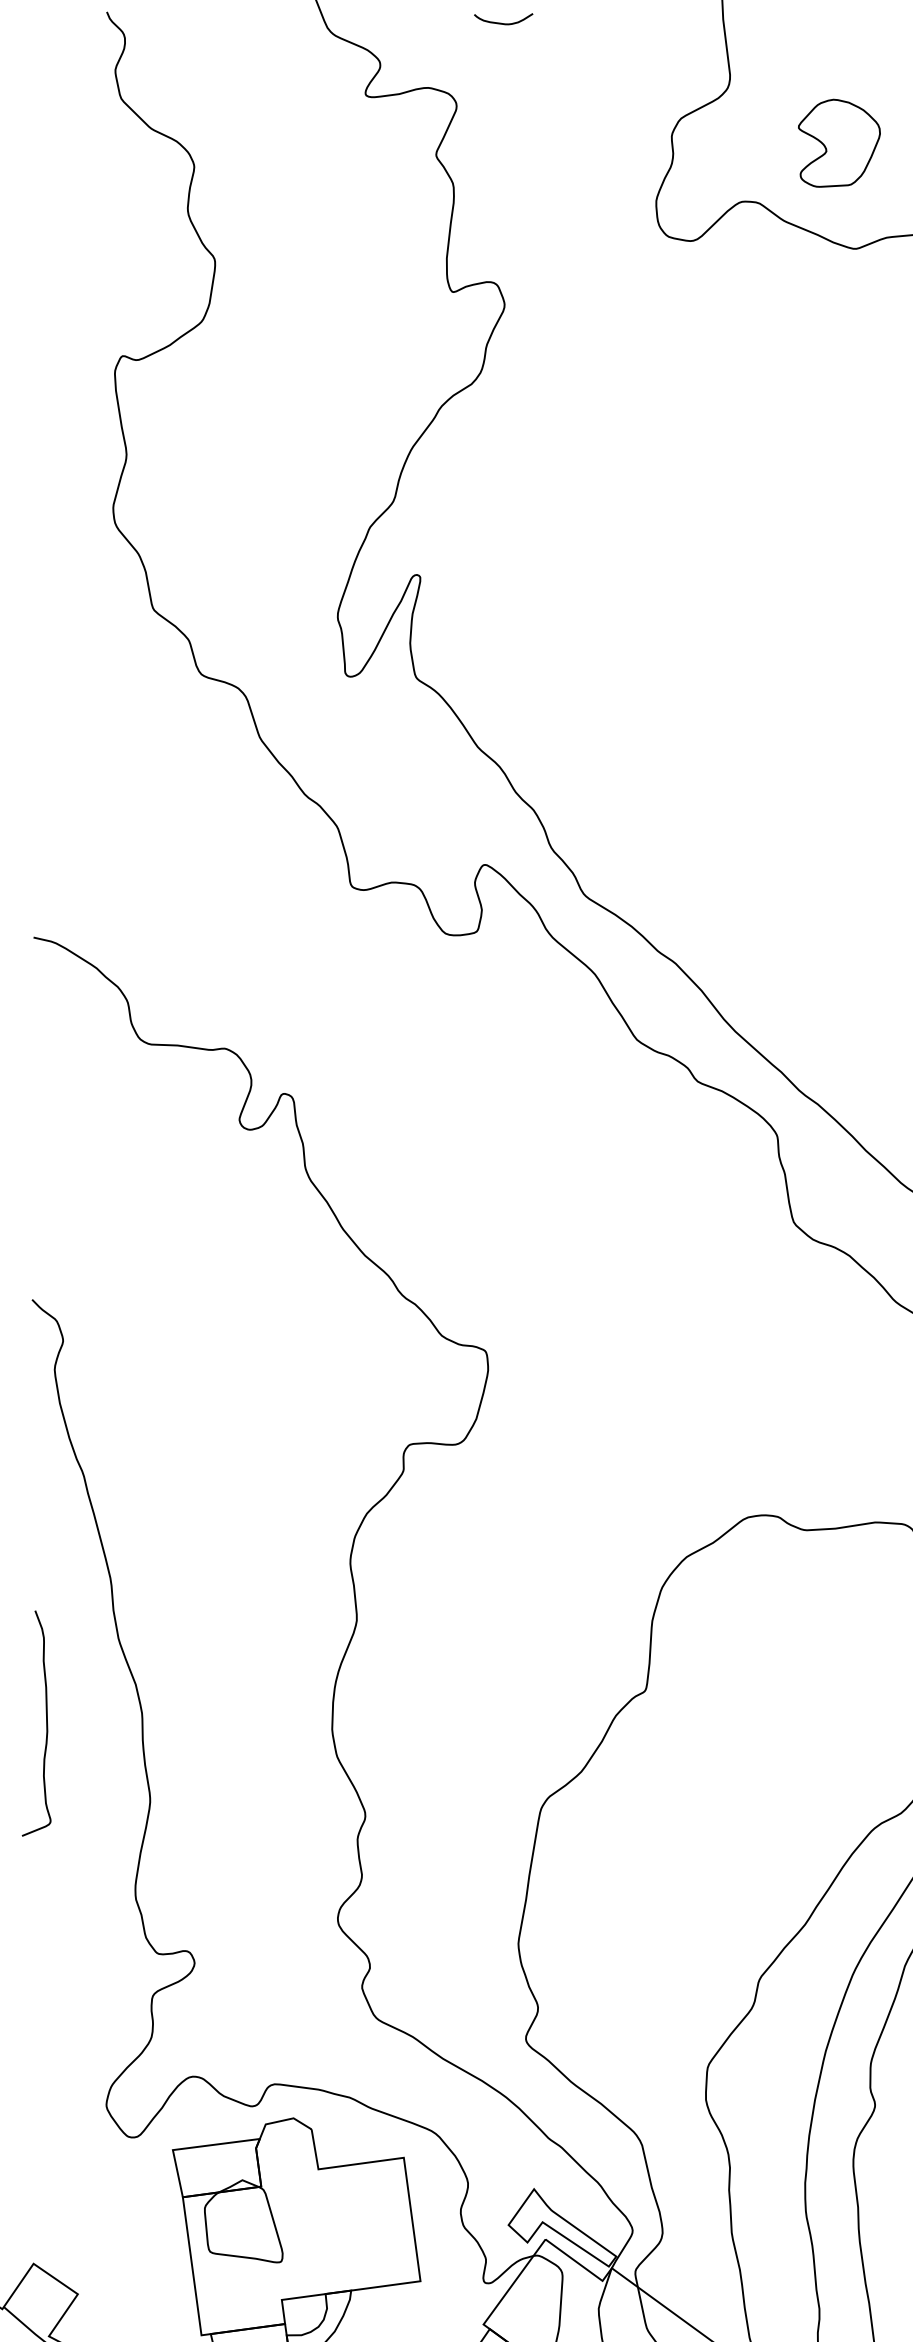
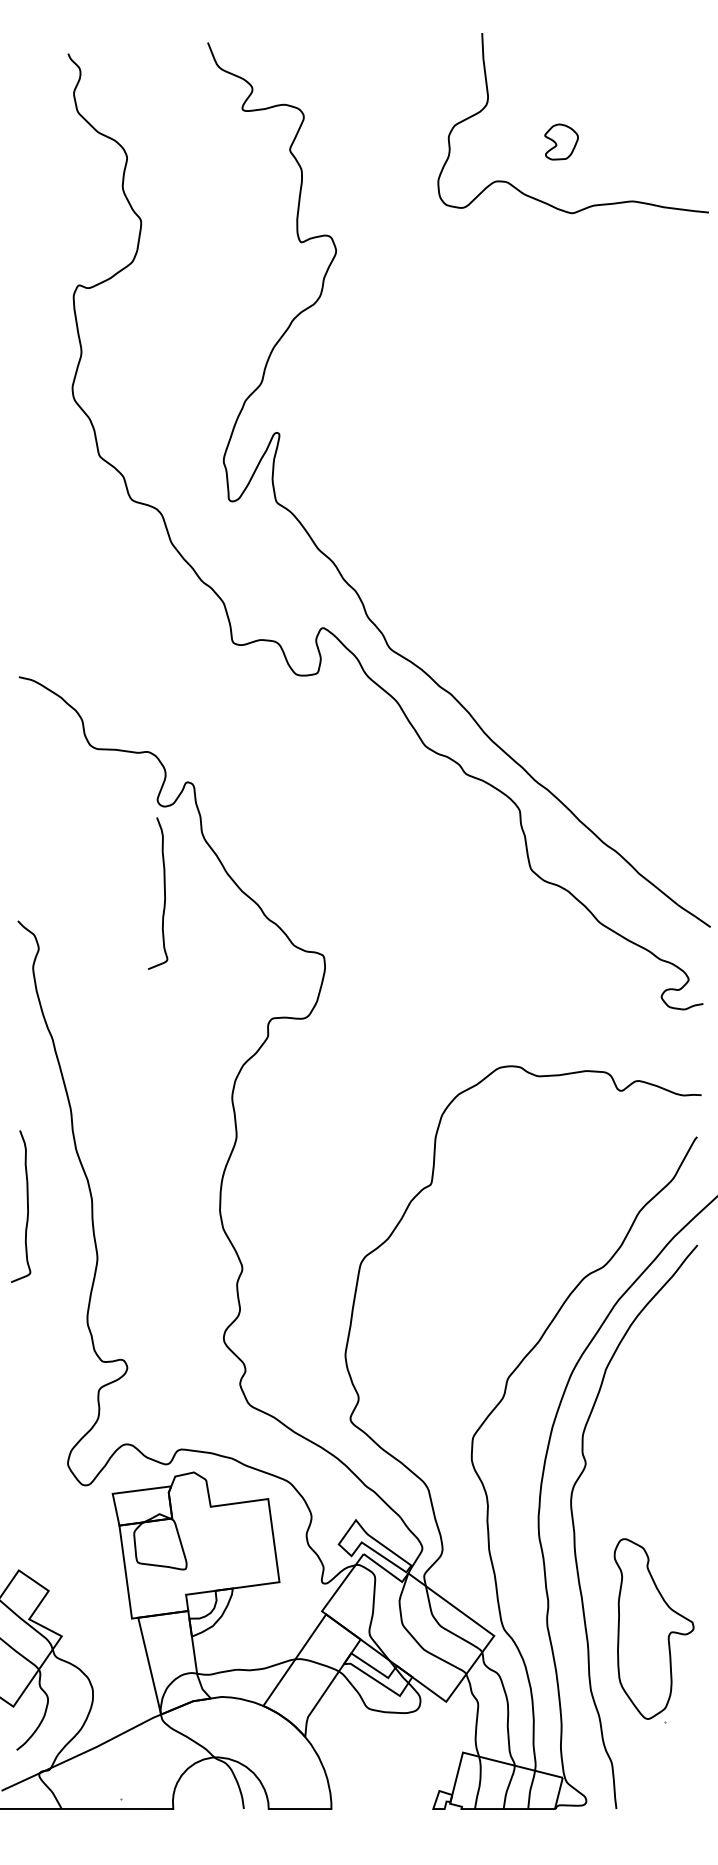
curve: (503, 22) -> (335, 60), removed
part: (839, 142) -> (561, 141), size x0.6
curve: (249, 1258) -> (164, 893), added

